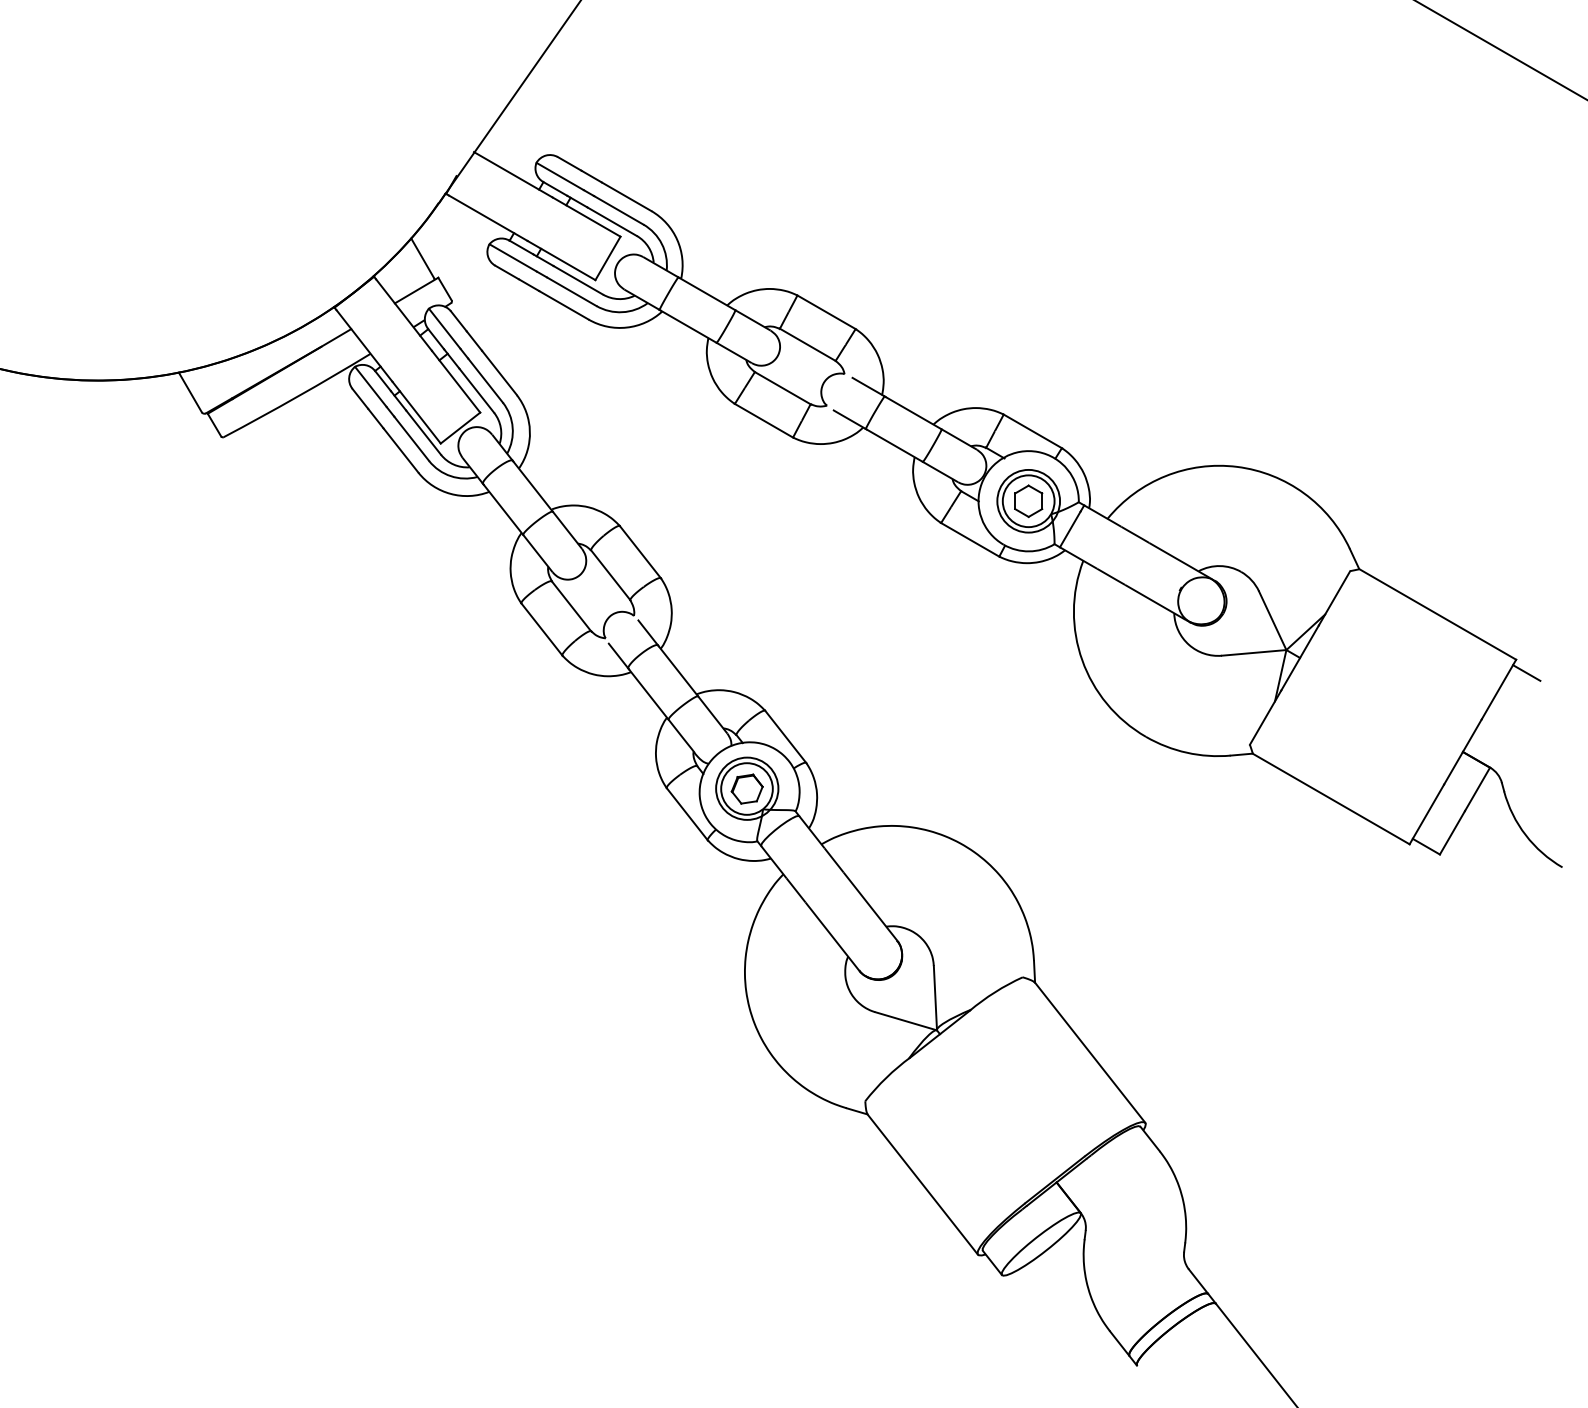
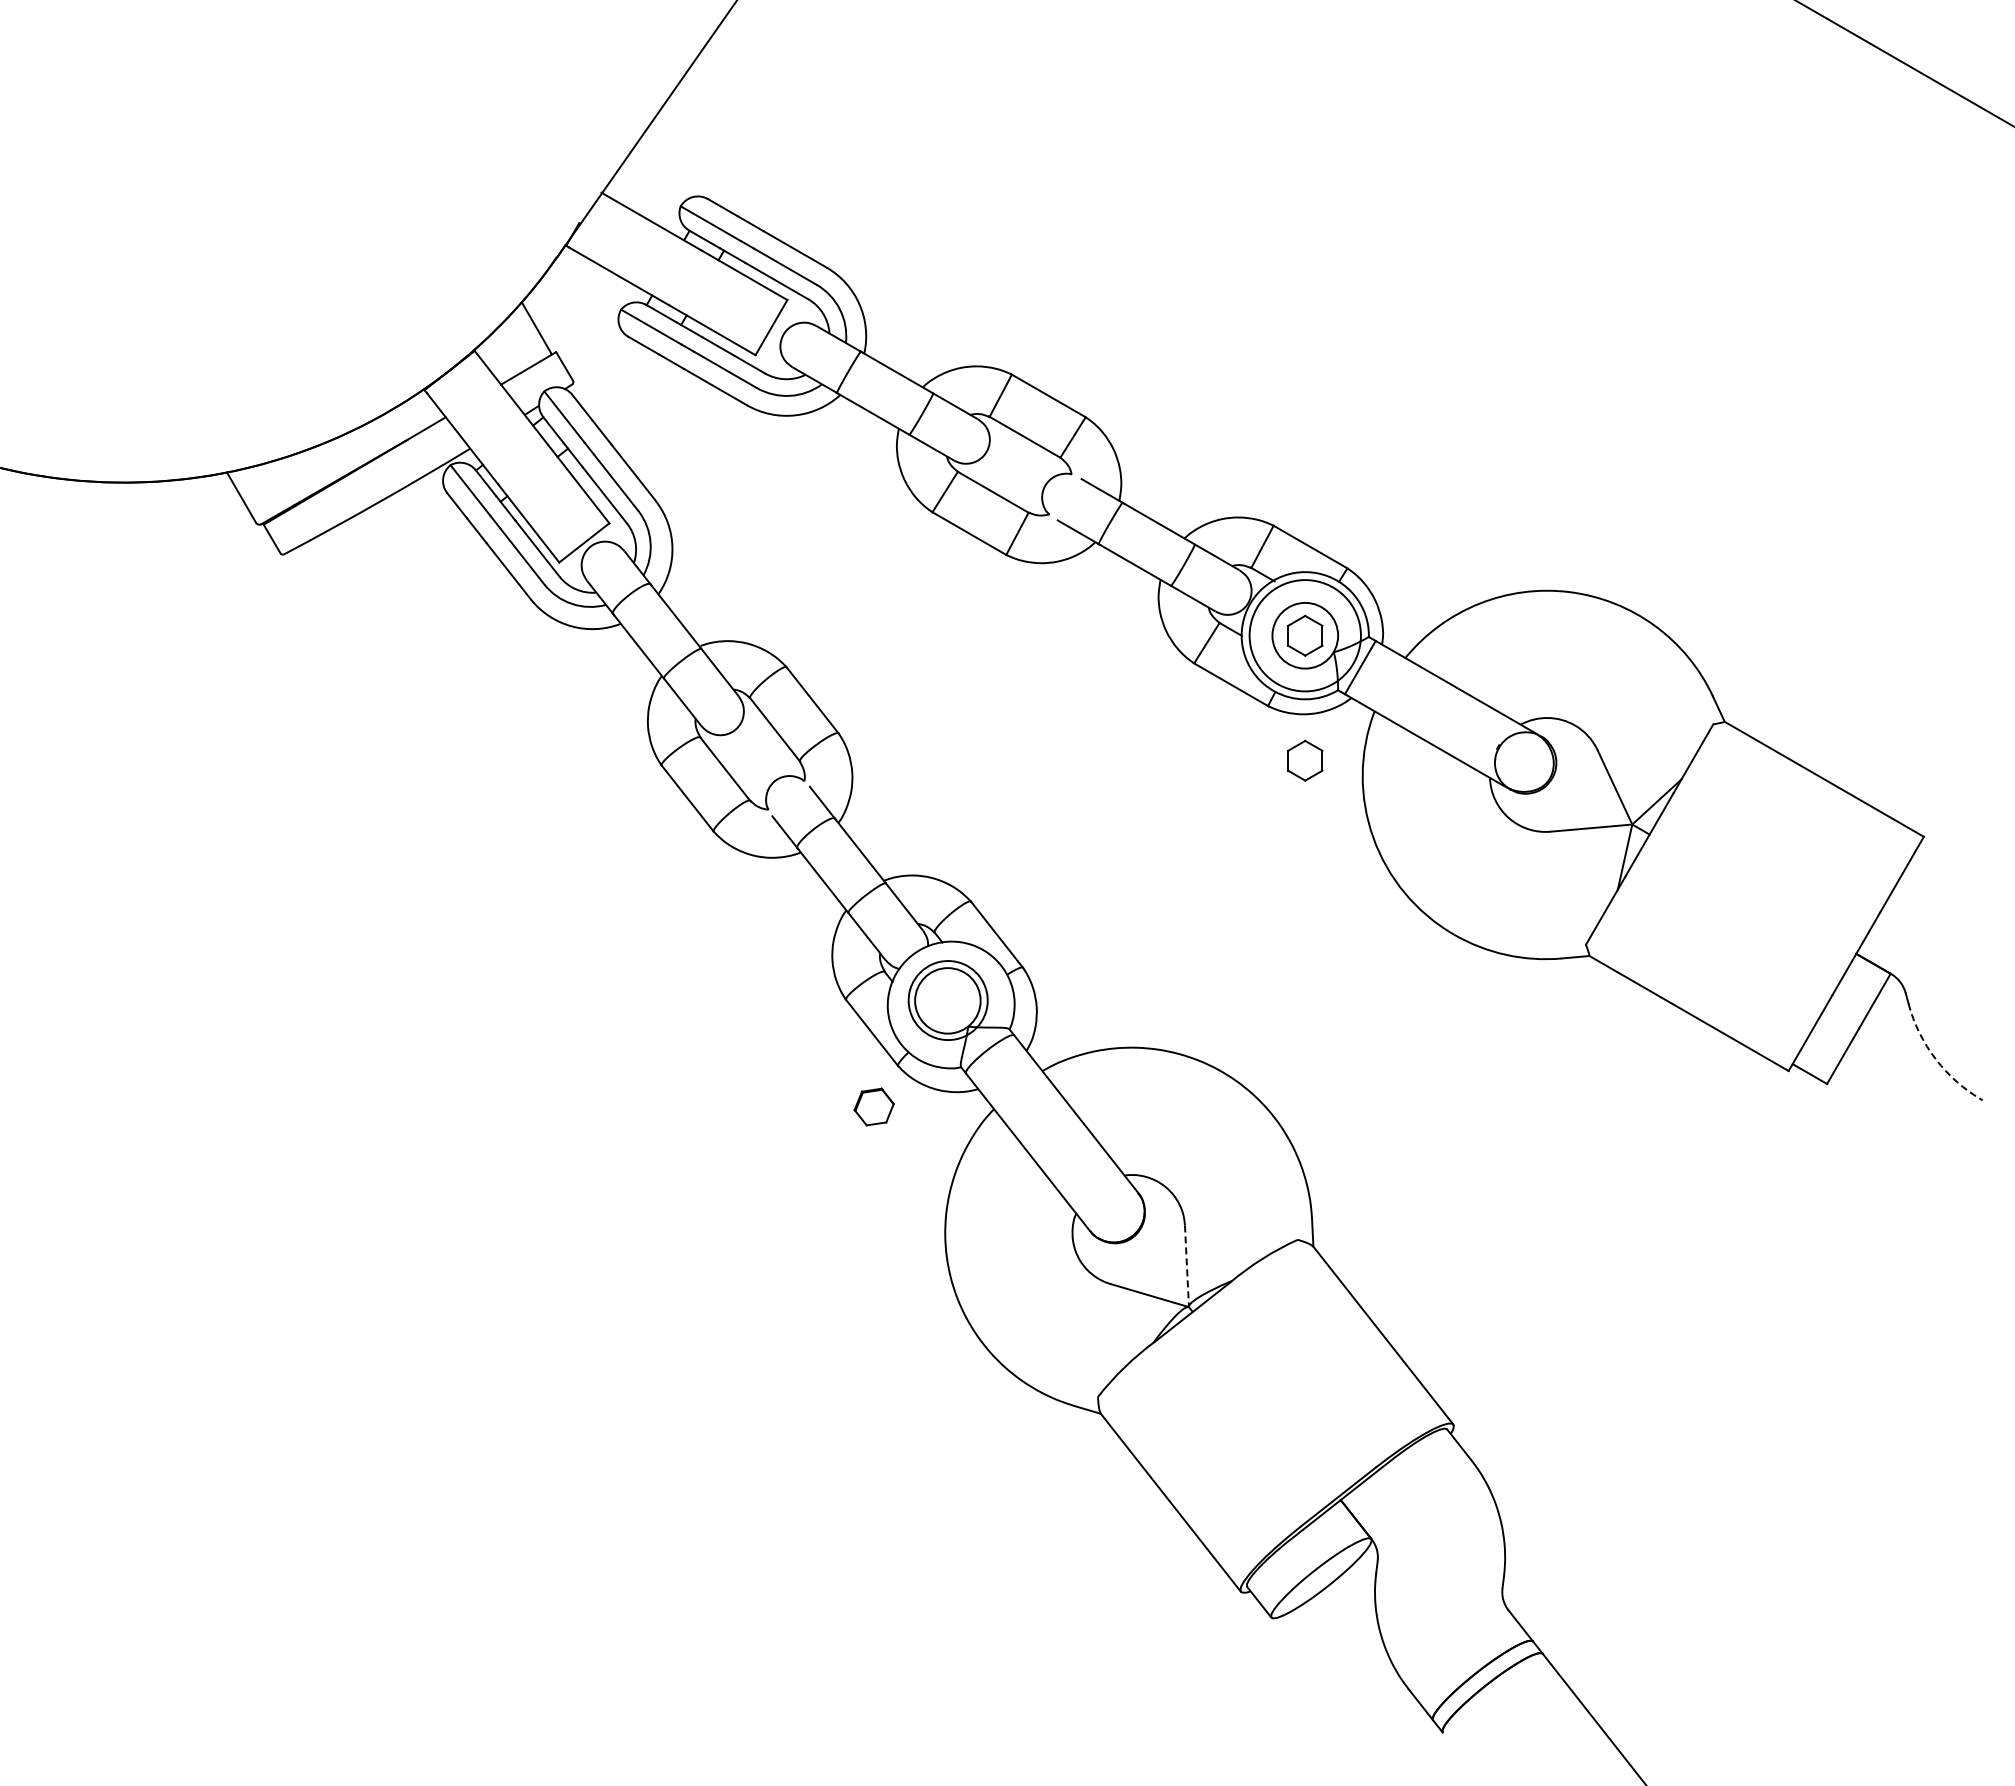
circle: (1028, 501) -> (1305, 635), size x1.4
part: (1028, 599) -> (1305, 760), added
line: (1526, 672) -> (1936, 853), removed
part: (746, 788) -> (873, 1106), moved
arc: (1525, 835) -> (1935, 1059), solid -> dashed
line: (935, 998) -> (1186, 1266), solid -> dashed

